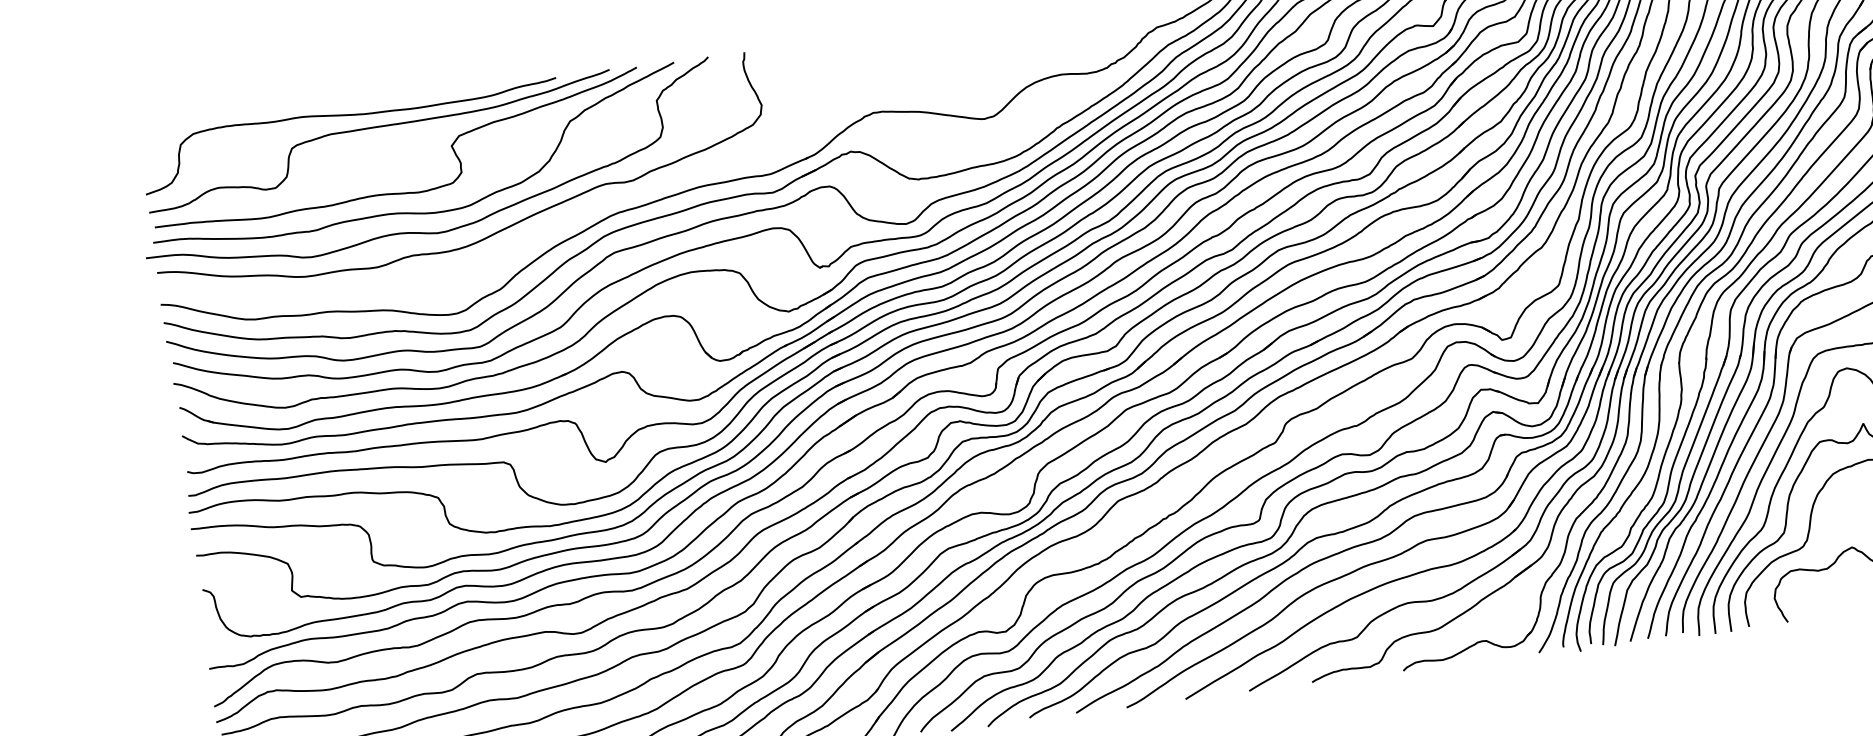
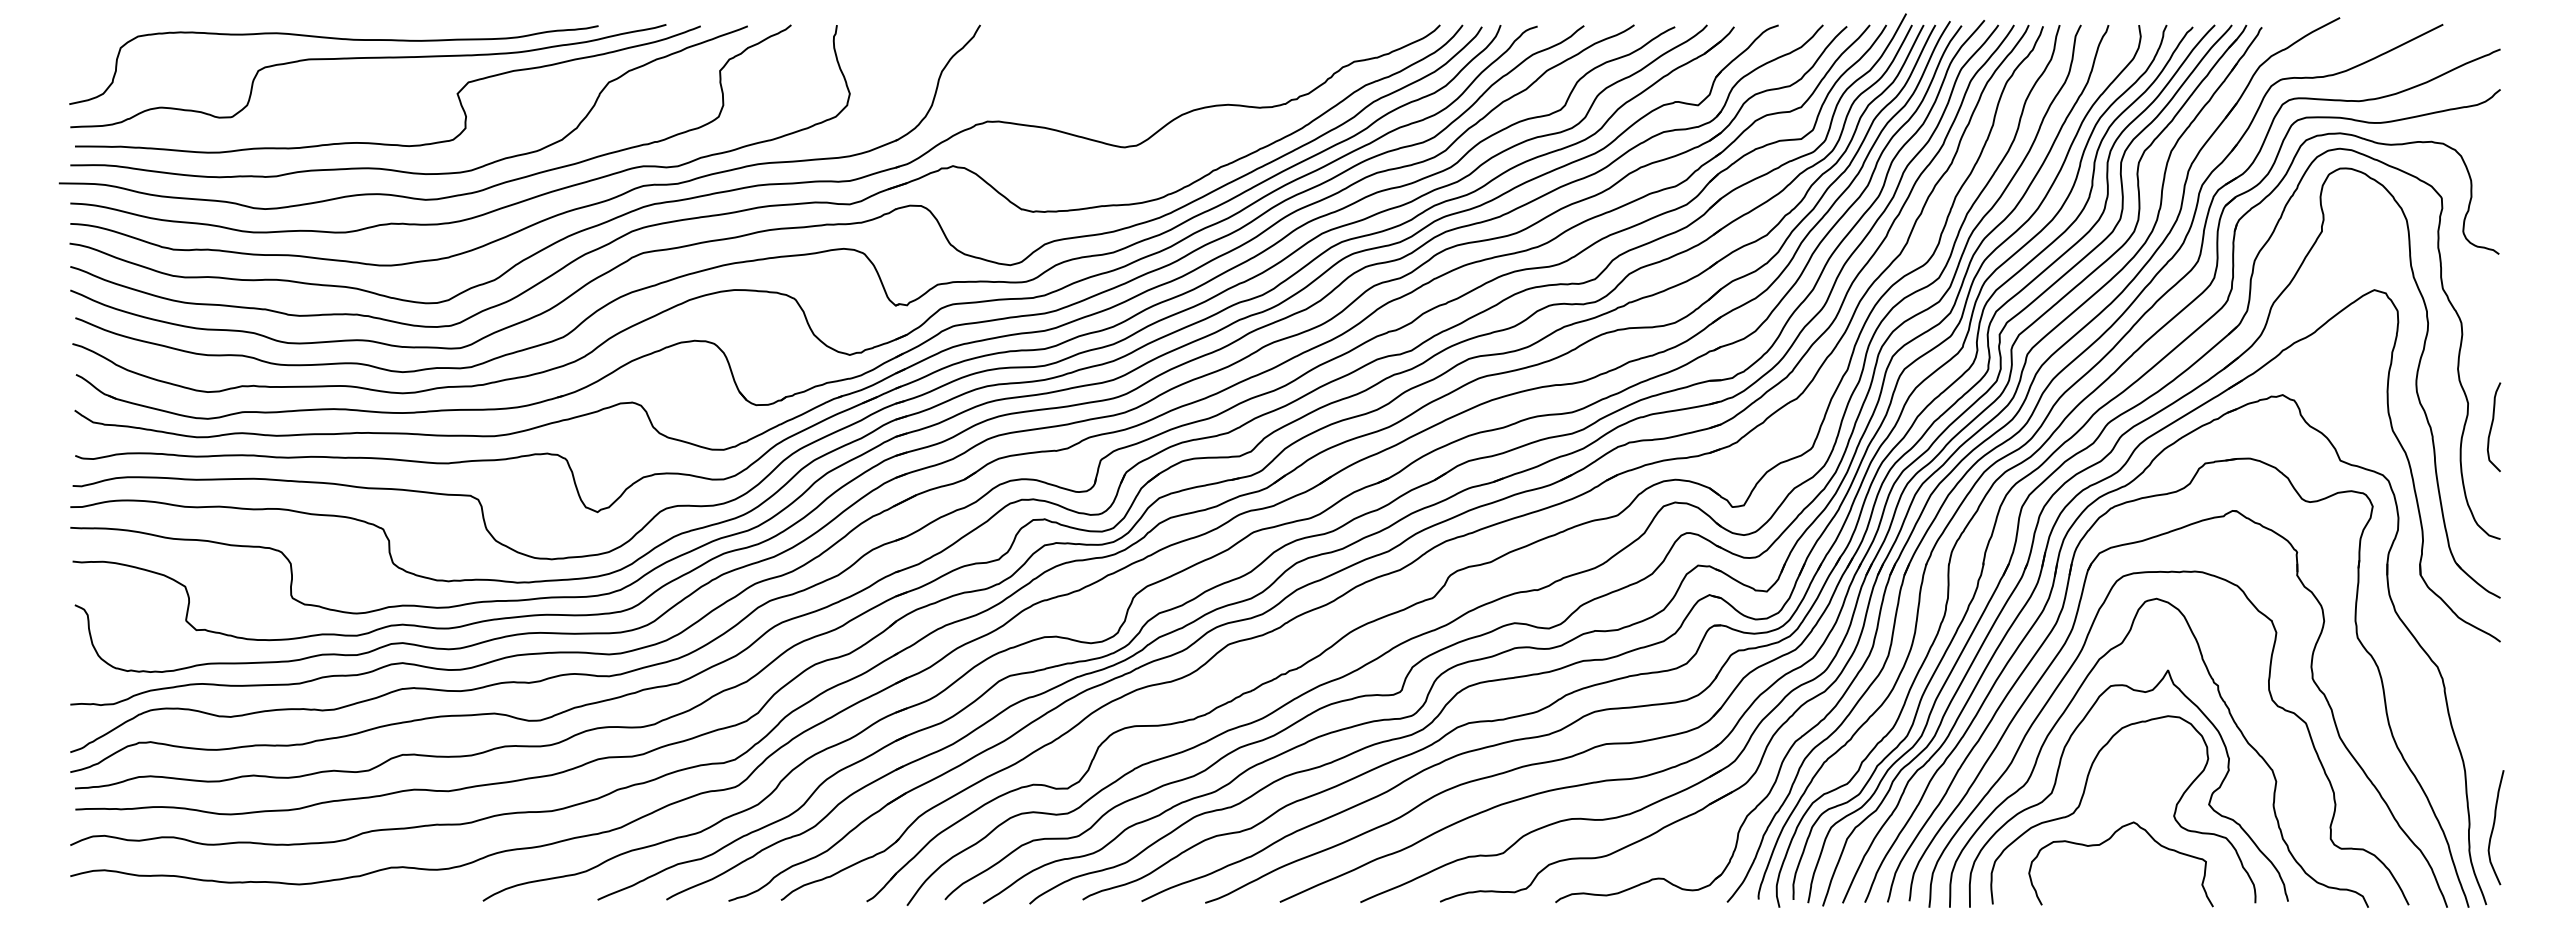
part: (537, 233) -> (550, 216), added

